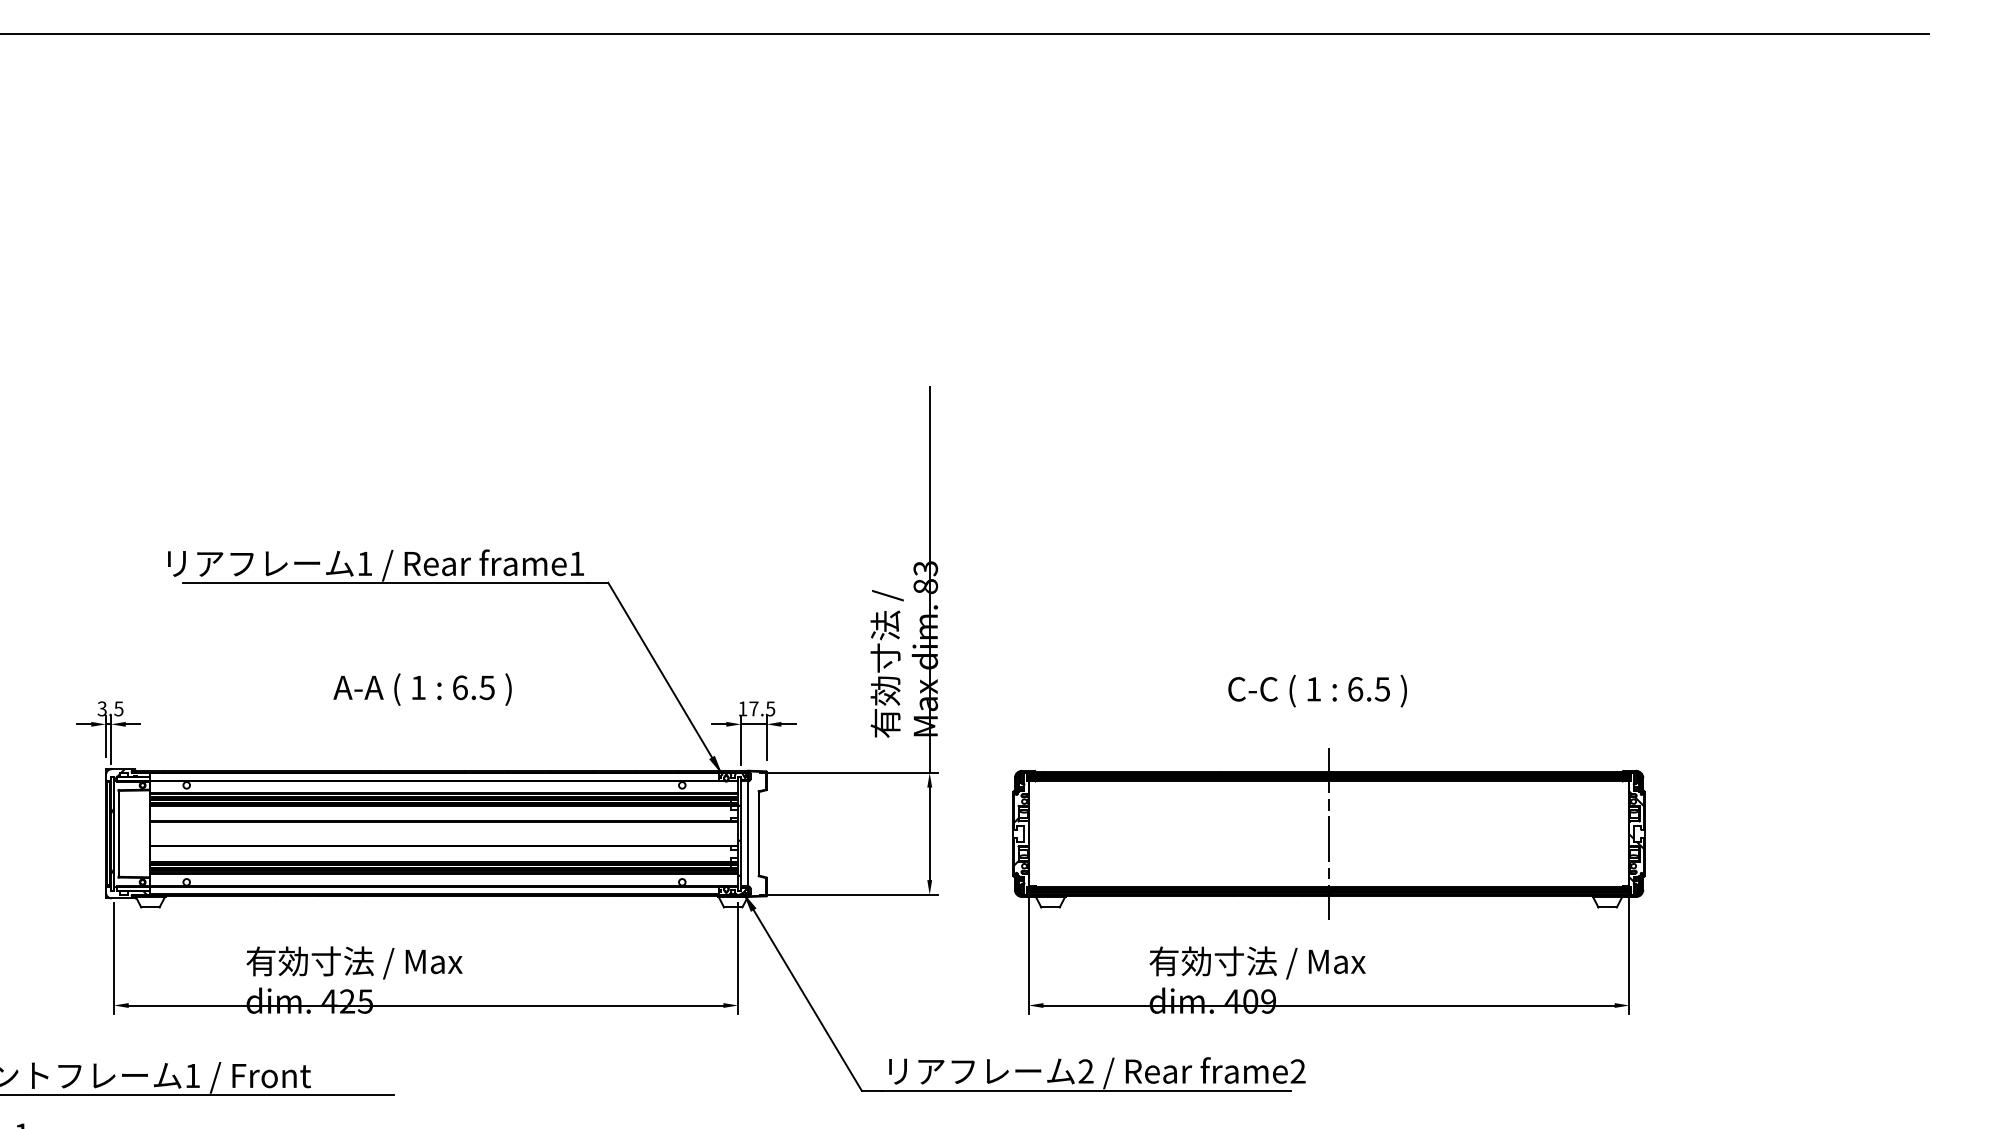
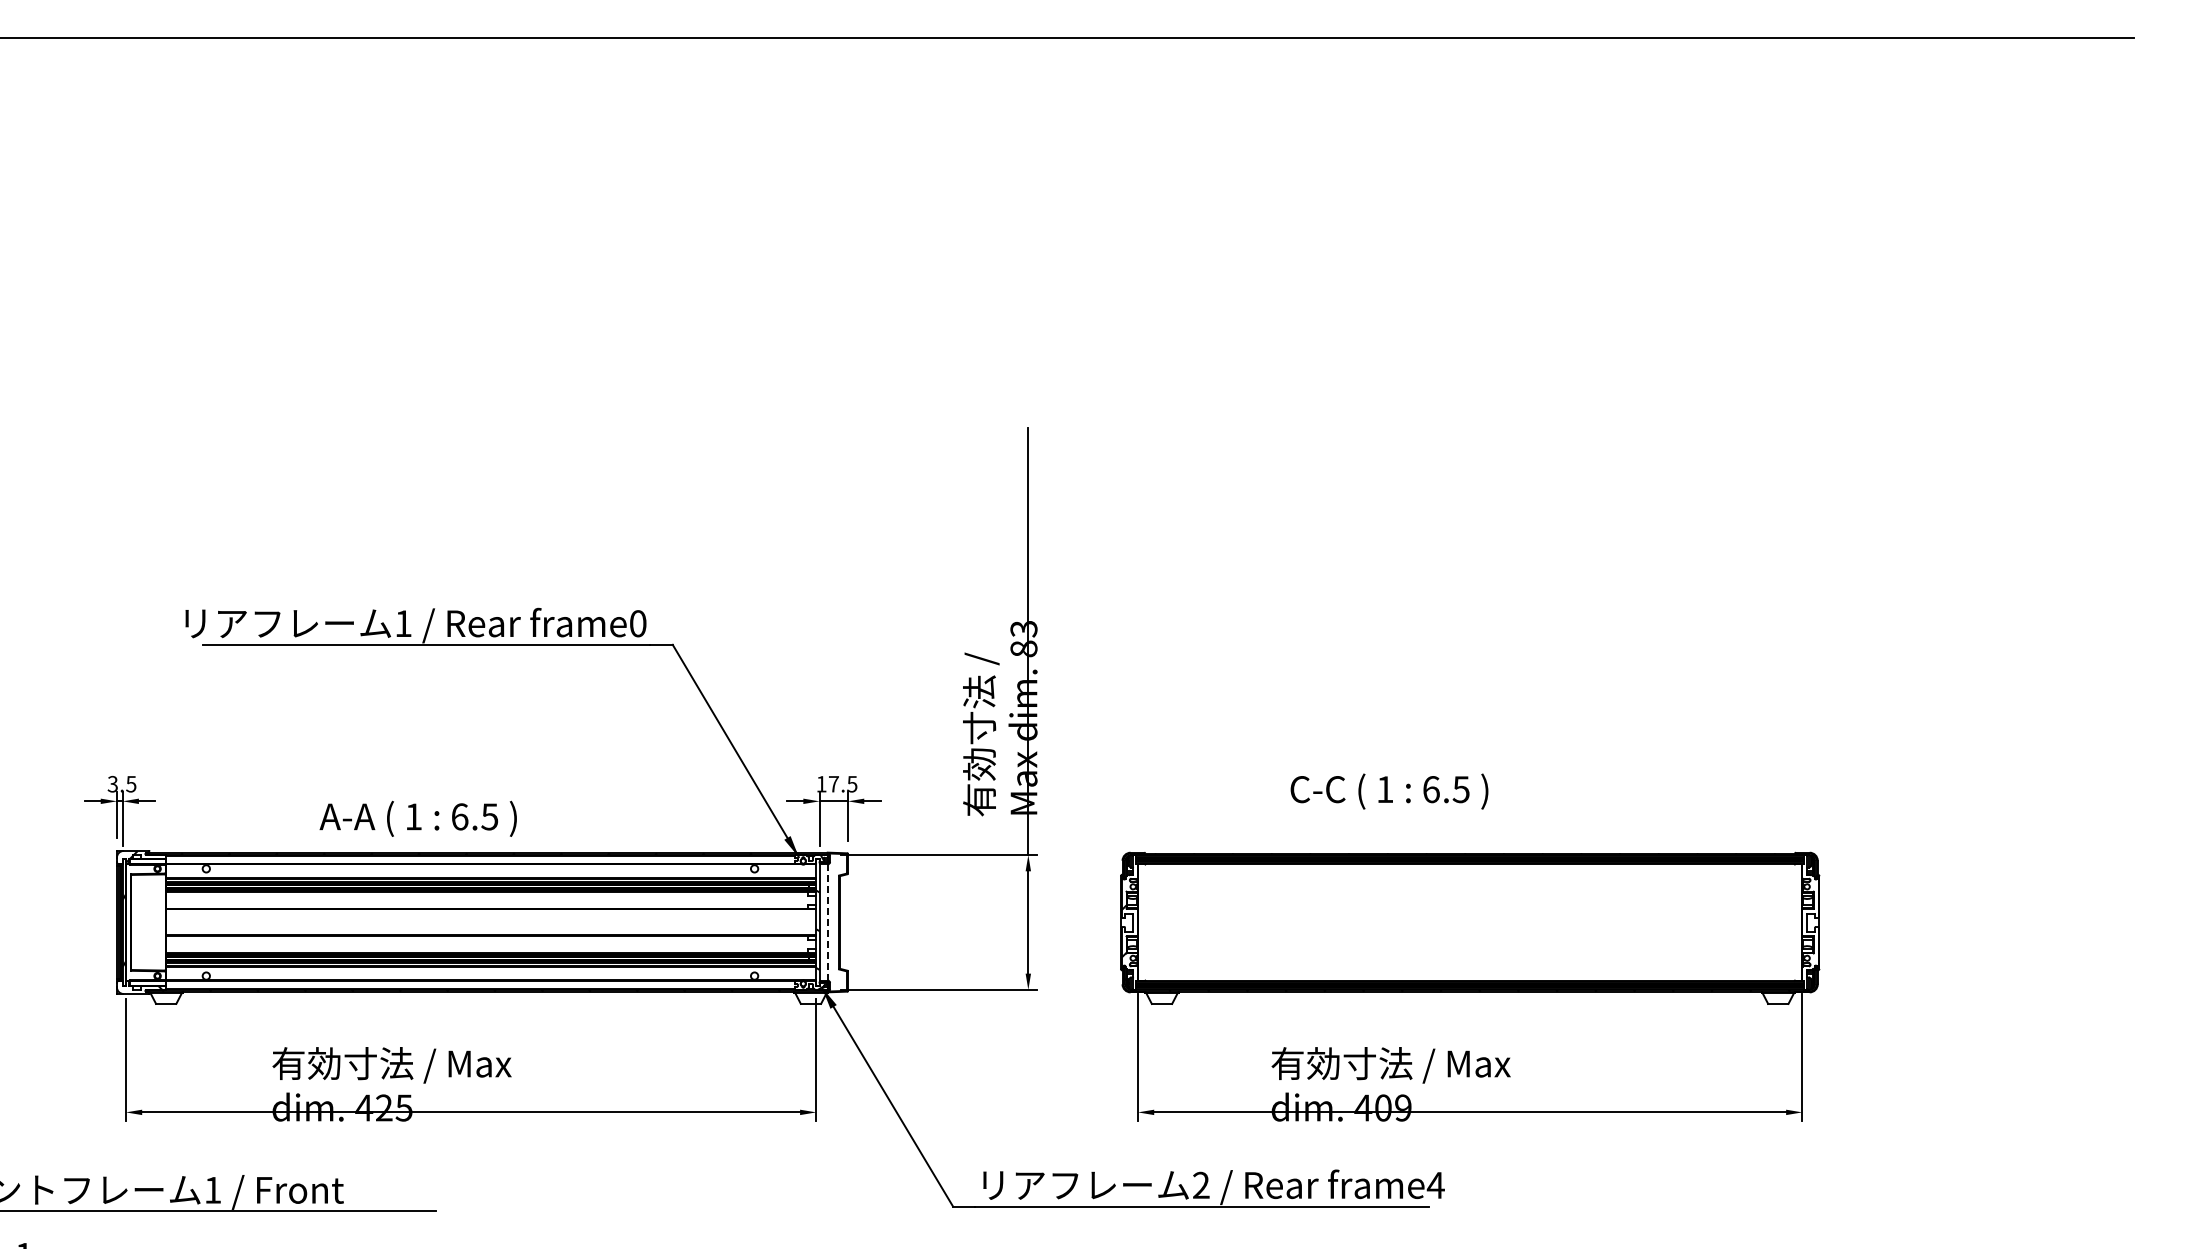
text: (577, 563) -> (638, 623), frame1 -> frame0
text: (421, 689) -> (417, 818), moved
text: (1317, 691) -> (1389, 791), moved
line: (748, 832) -> (827, 921), solid -> dashed
line: (1329, 833) -> (1470, 922), removed
hatch: (1636, 836) -> (1810, 925), removed
text: (1297, 1070) -> (1435, 1184), frame2 -> frame4

